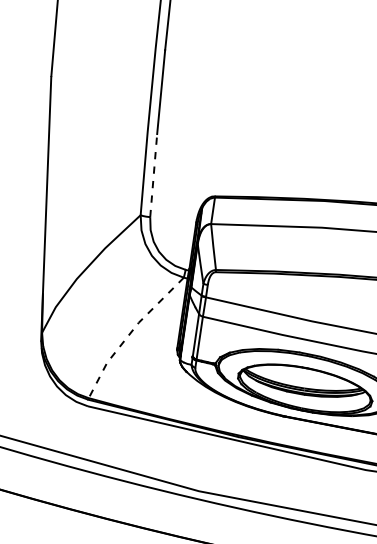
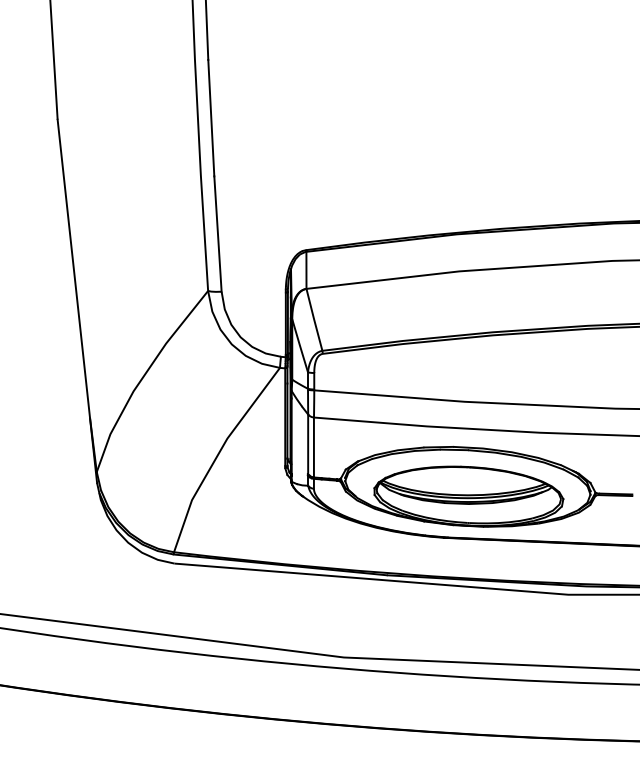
line: (153, 175) -> (217, 234), dashed -> solid
line: (130, 333) -> (217, 455), dashed -> solid

